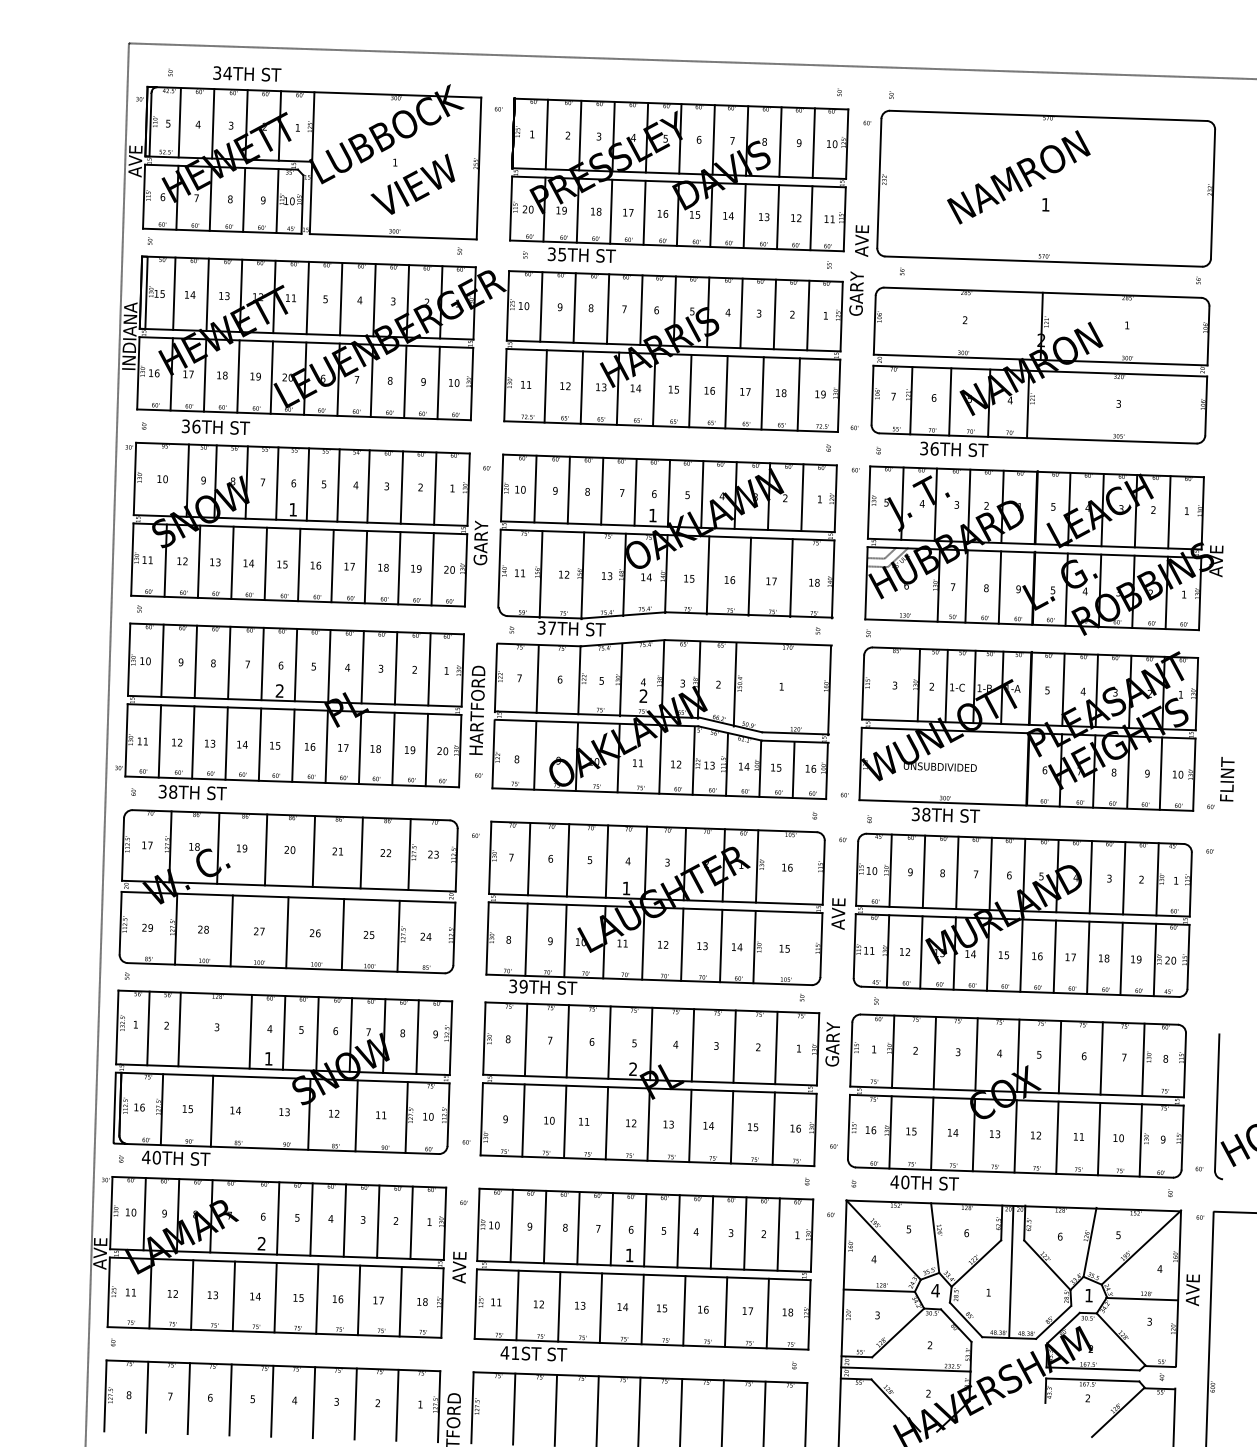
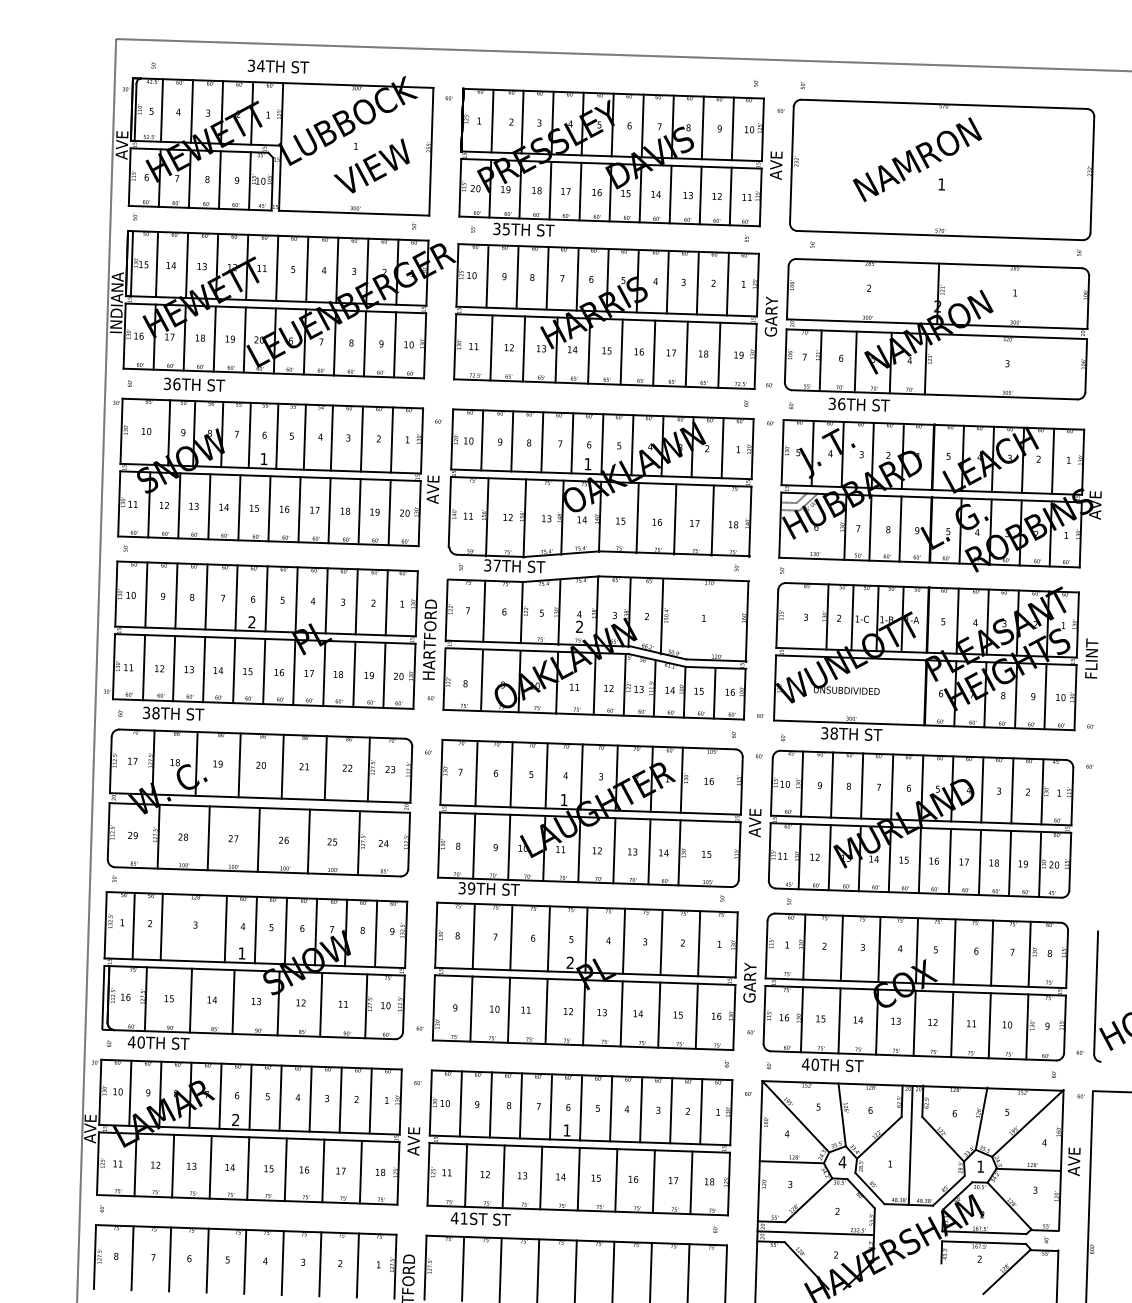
text: (247, 73) -> (278, 66), moved
text: (862, 240) -> (776, 165), moved
text: (856, 293) -> (771, 316), moved
text: (480, 542) -> (432, 488), GARY -> AVE
text: (1227, 779) -> (1091, 658), moved
text: (832, 1044) -> (749, 982), moved
line: (259, 1112) -> (233, 1001), added
line: (244, 1217) -> (220, 1096), added

